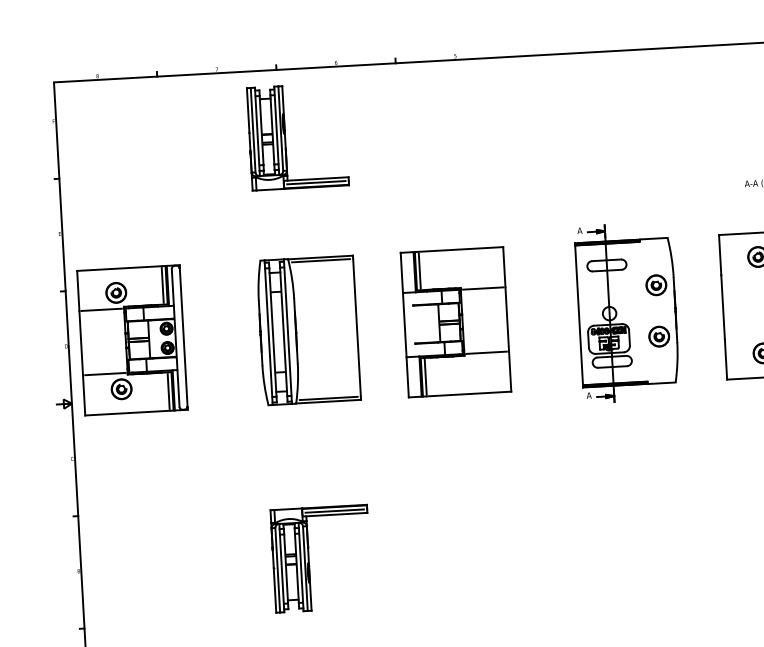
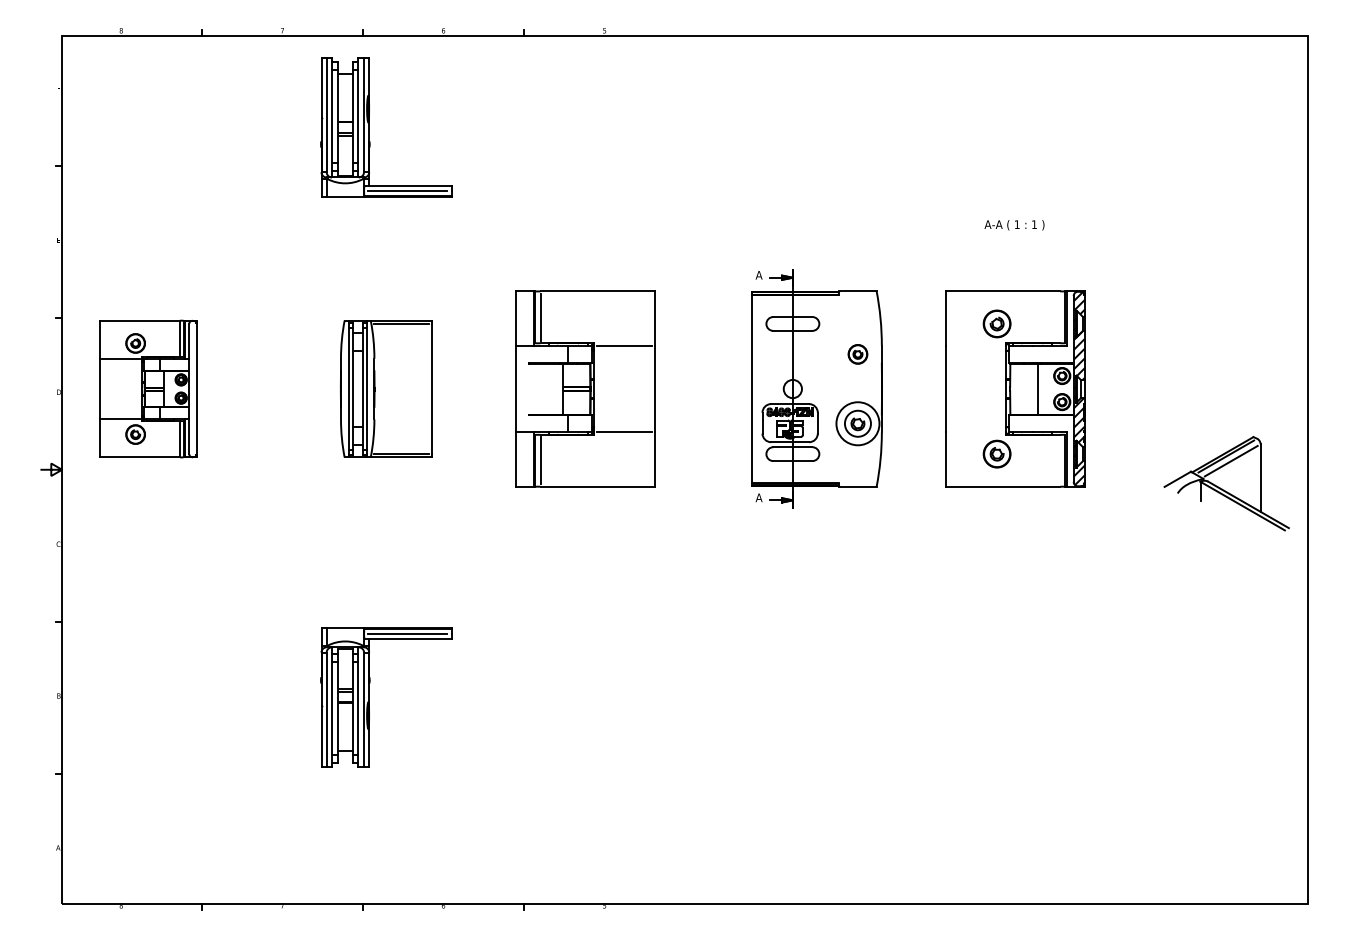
part: (656, 285) -> (857, 354), size x0.7
part: (308, 330) -> (386, 388), size x0.7
circle: (658, 336) -> (857, 423), size x1.6
part: (132, 339) -> (148, 388), size x0.7

